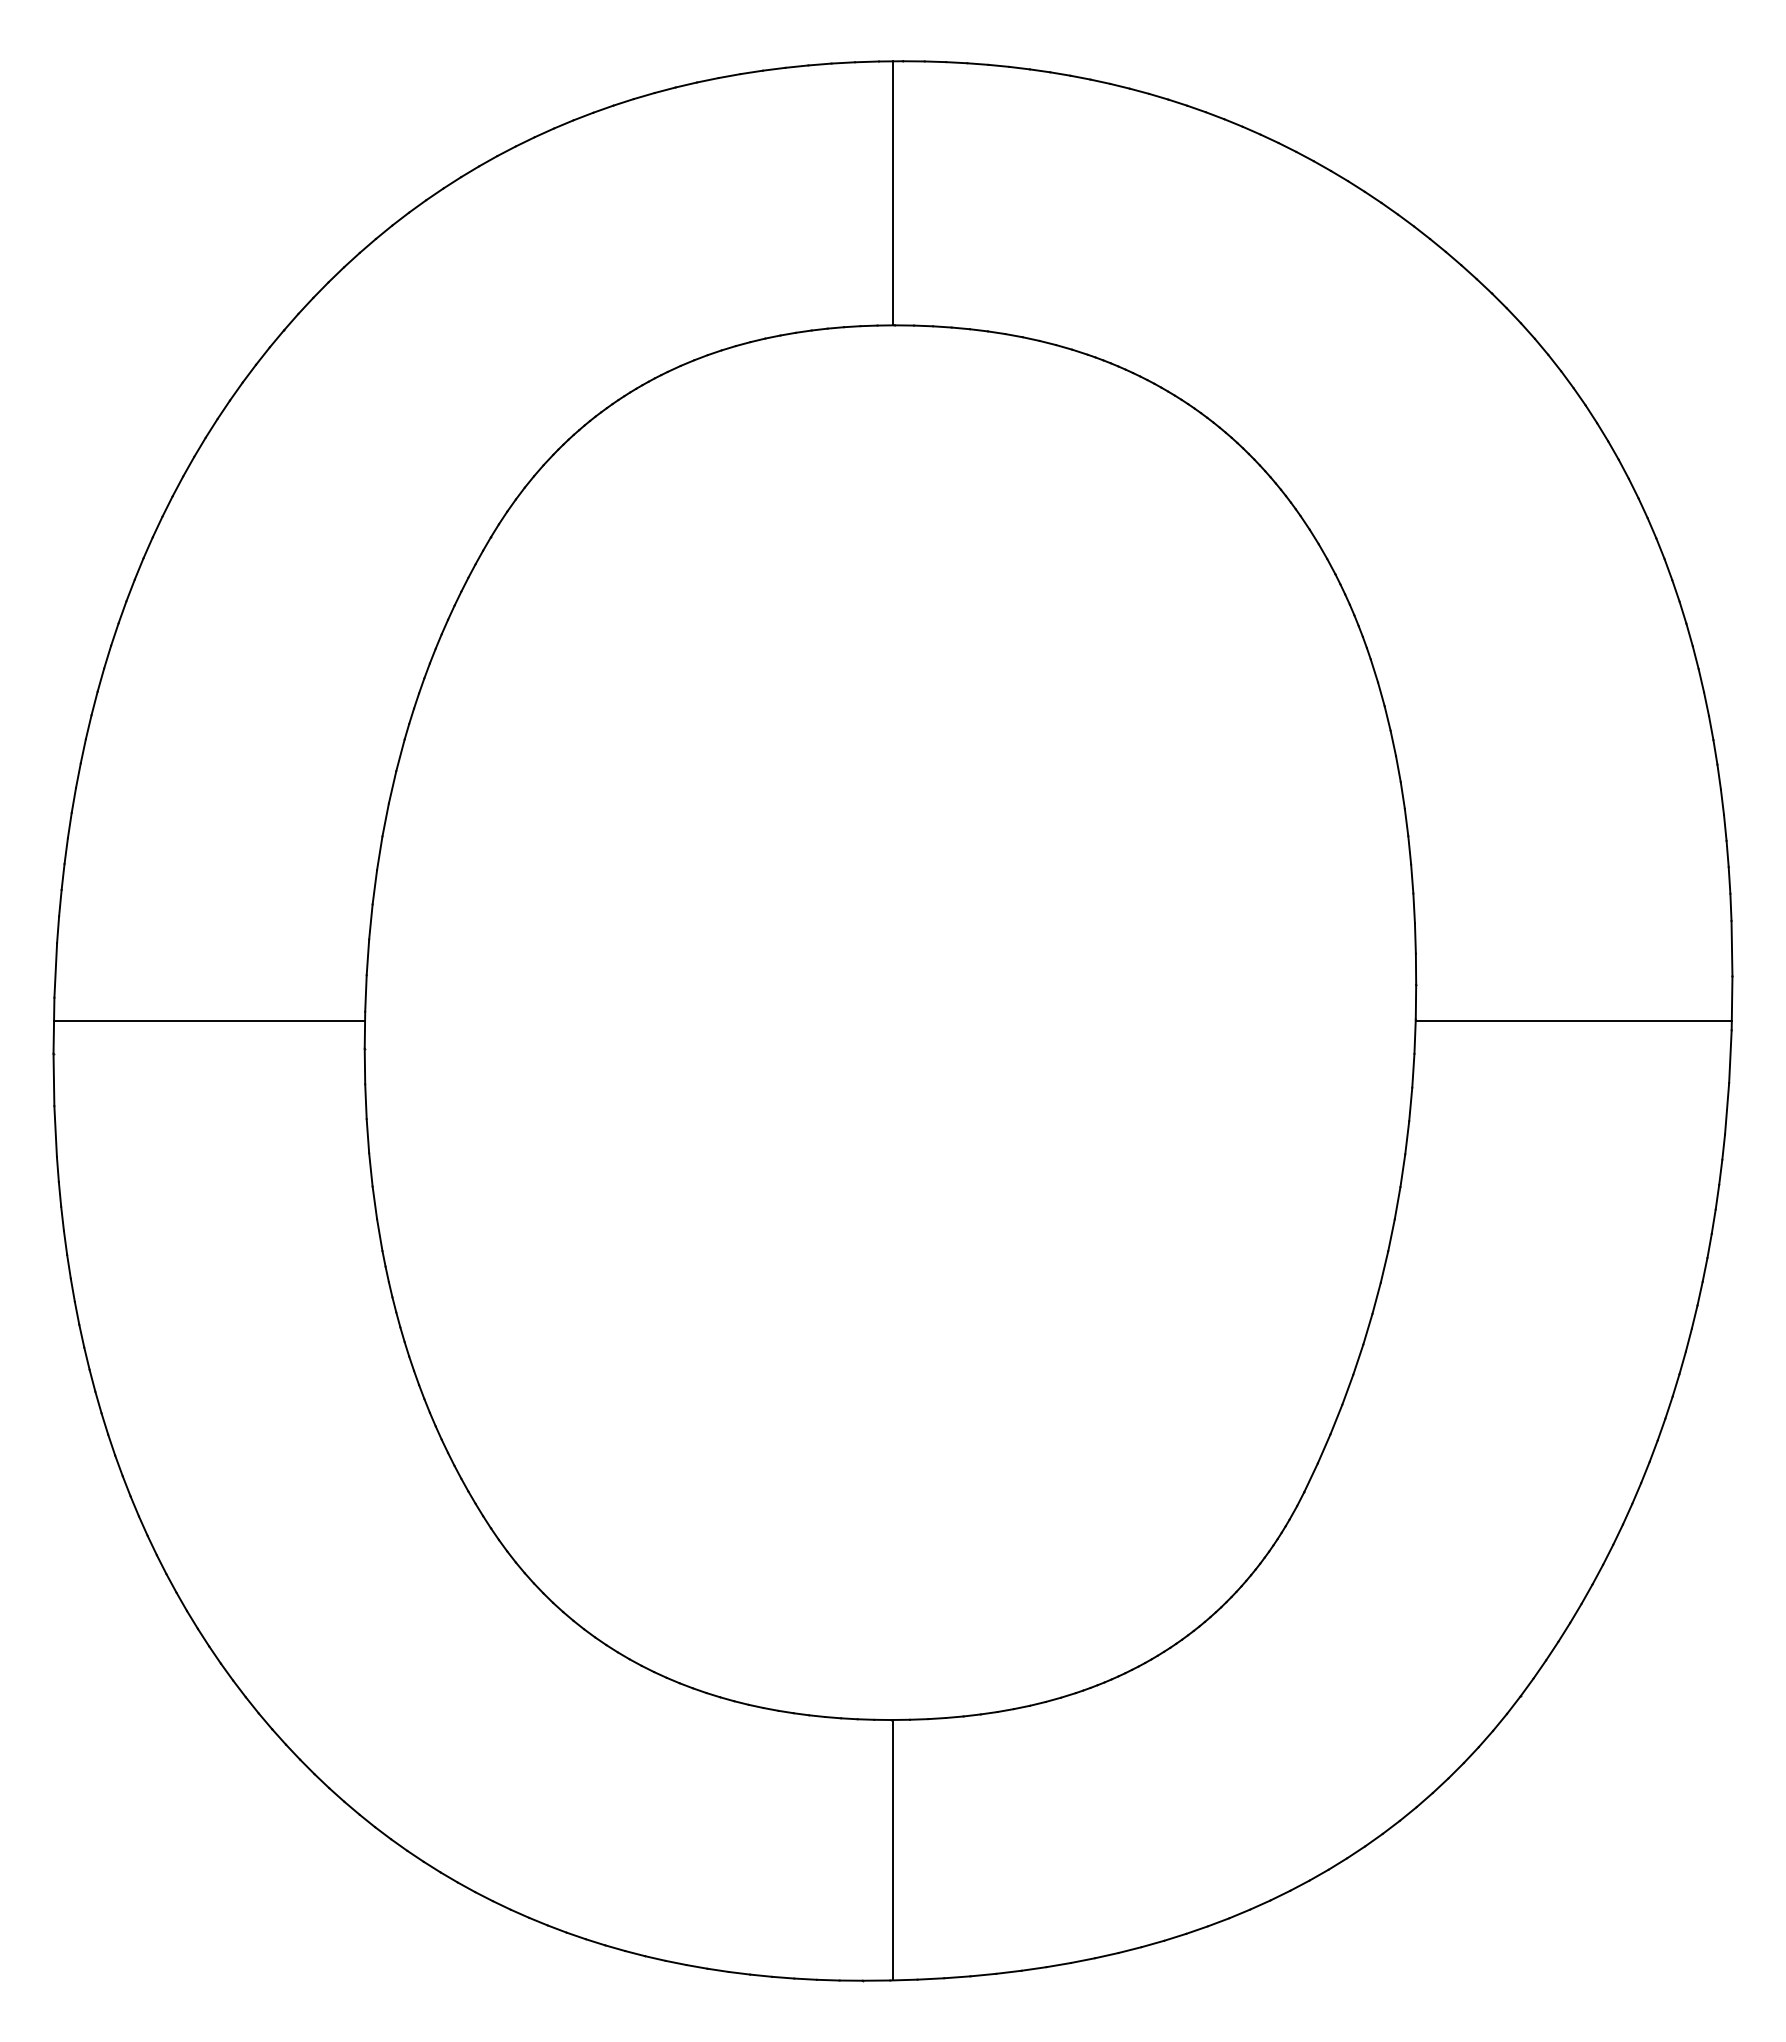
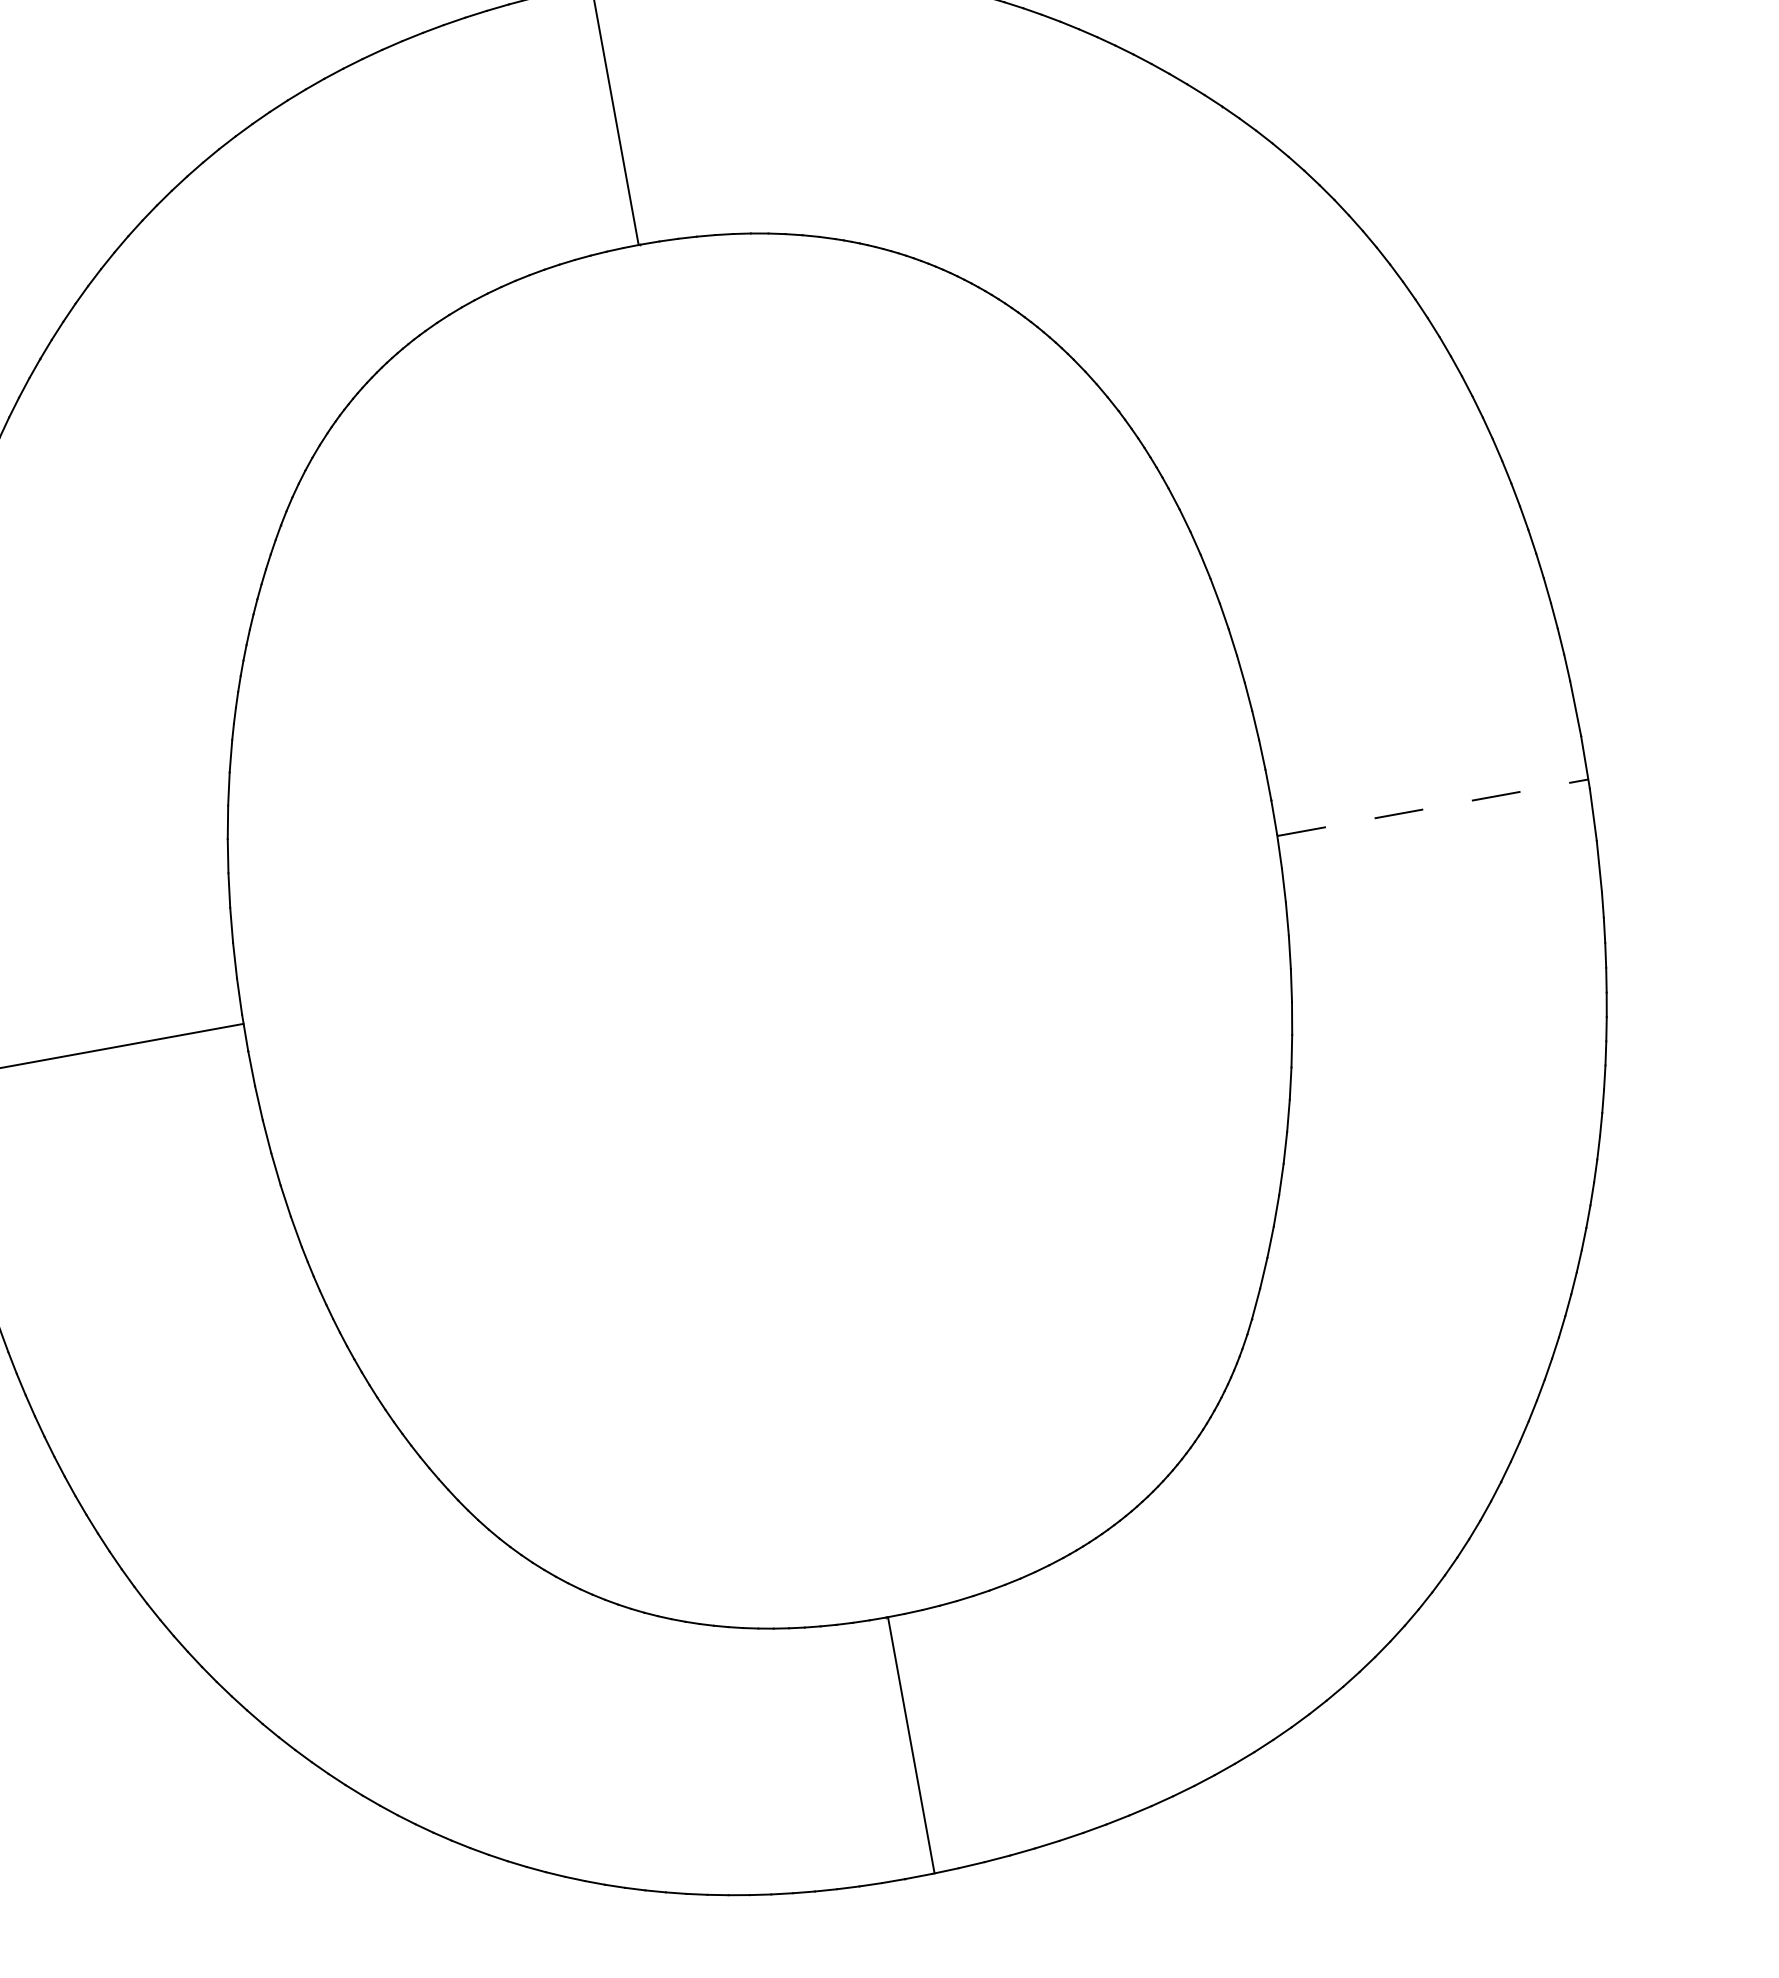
line: (1574, 1021) -> (1433, 808), solid -> dashed

